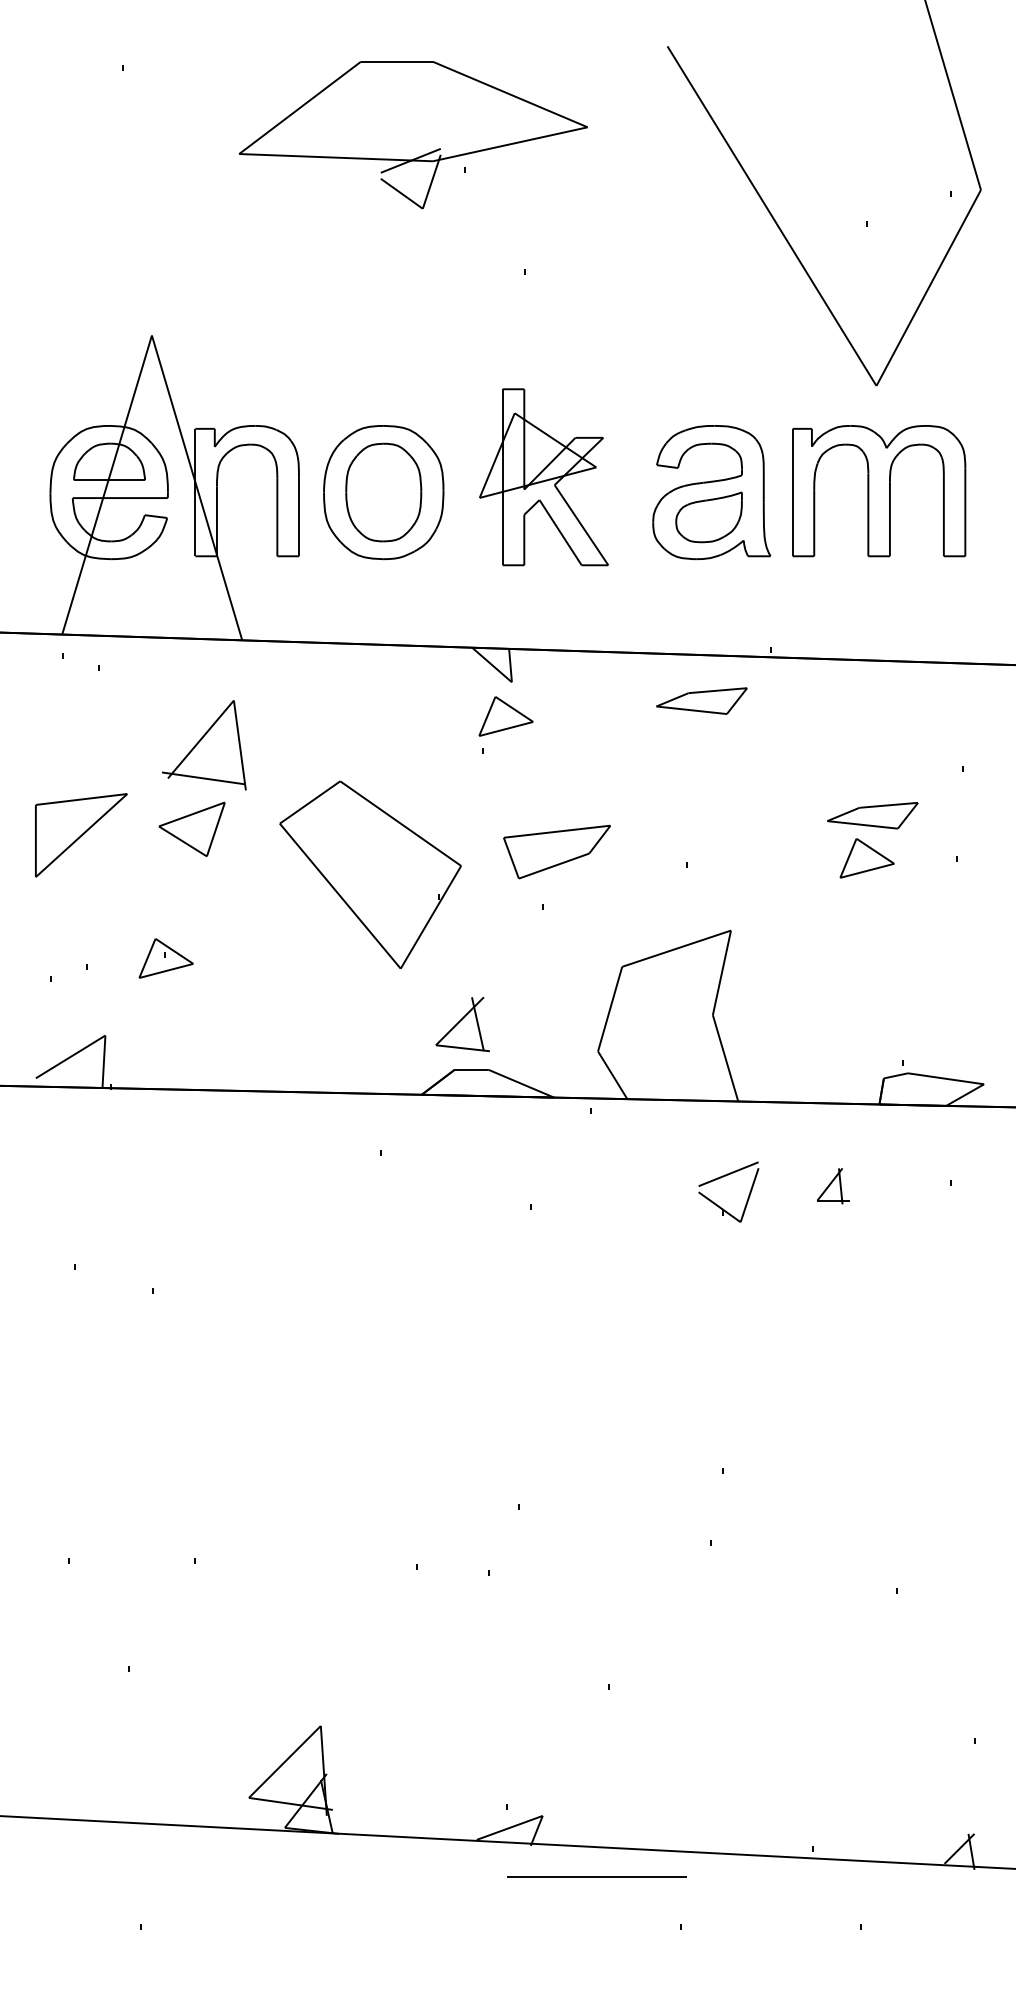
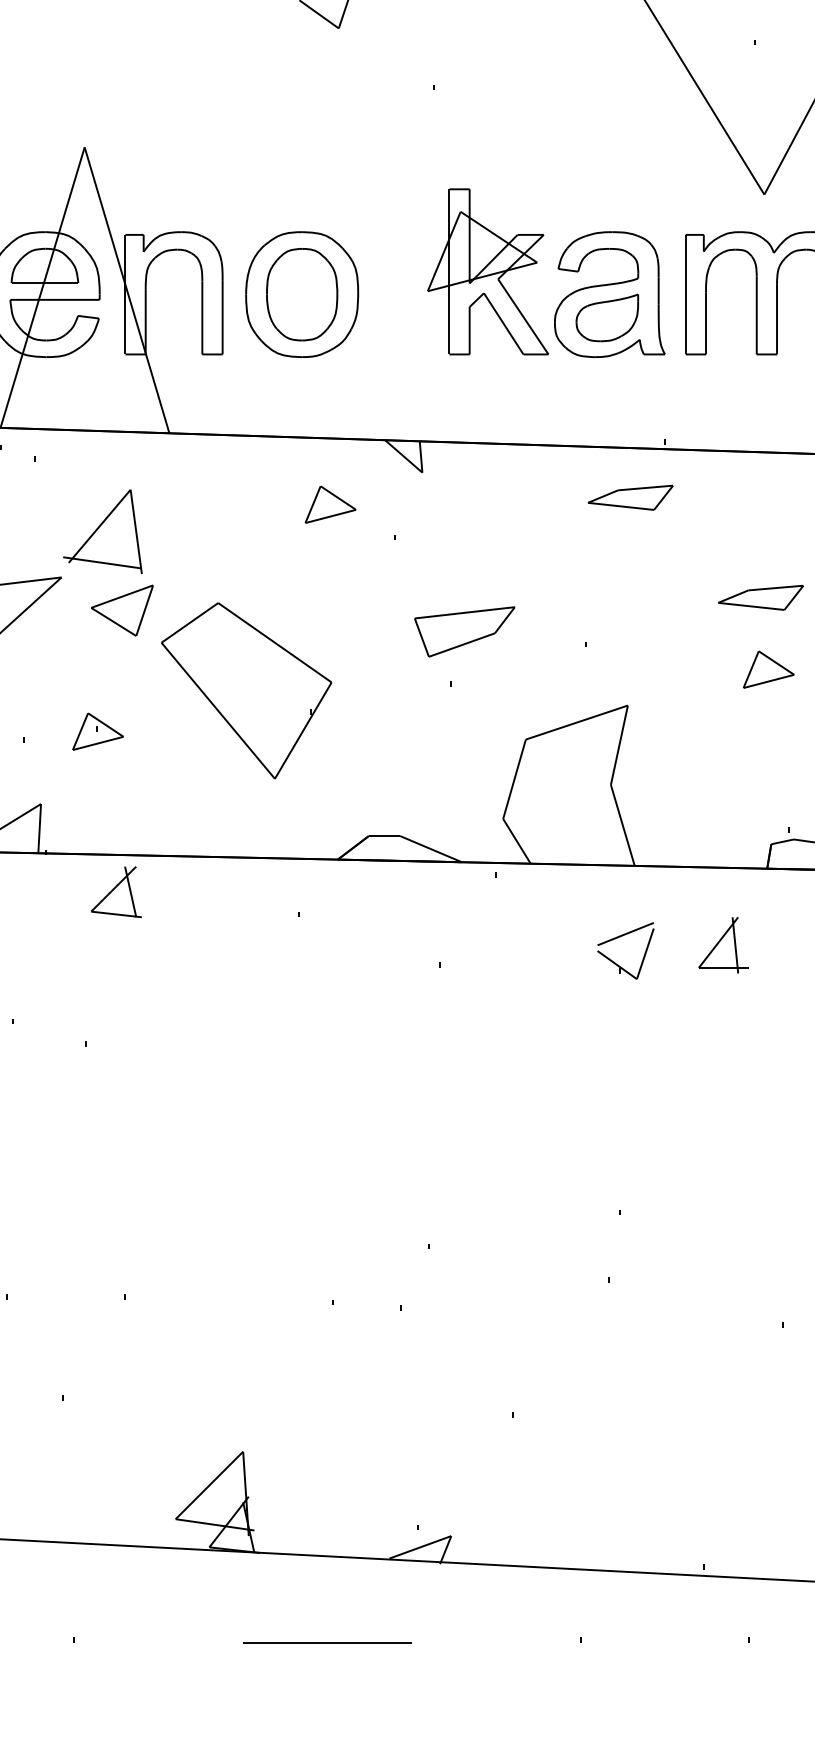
part: (543, 477) -> (487, 272), moved
part: (701, 700) -> (630, 497), moved
part: (505, 716) -> (330, 504), moved
part: (204, 745) -> (103, 531), moved
part: (866, 858) -> (768, 669), moved
part: (370, 874) -> (246, 690), moved
part: (462, 1024) -> (116, 892), moved
part: (833, 1186) -> (724, 945), size x1.67
line: (596, 1876) -> (327, 1642), moved

